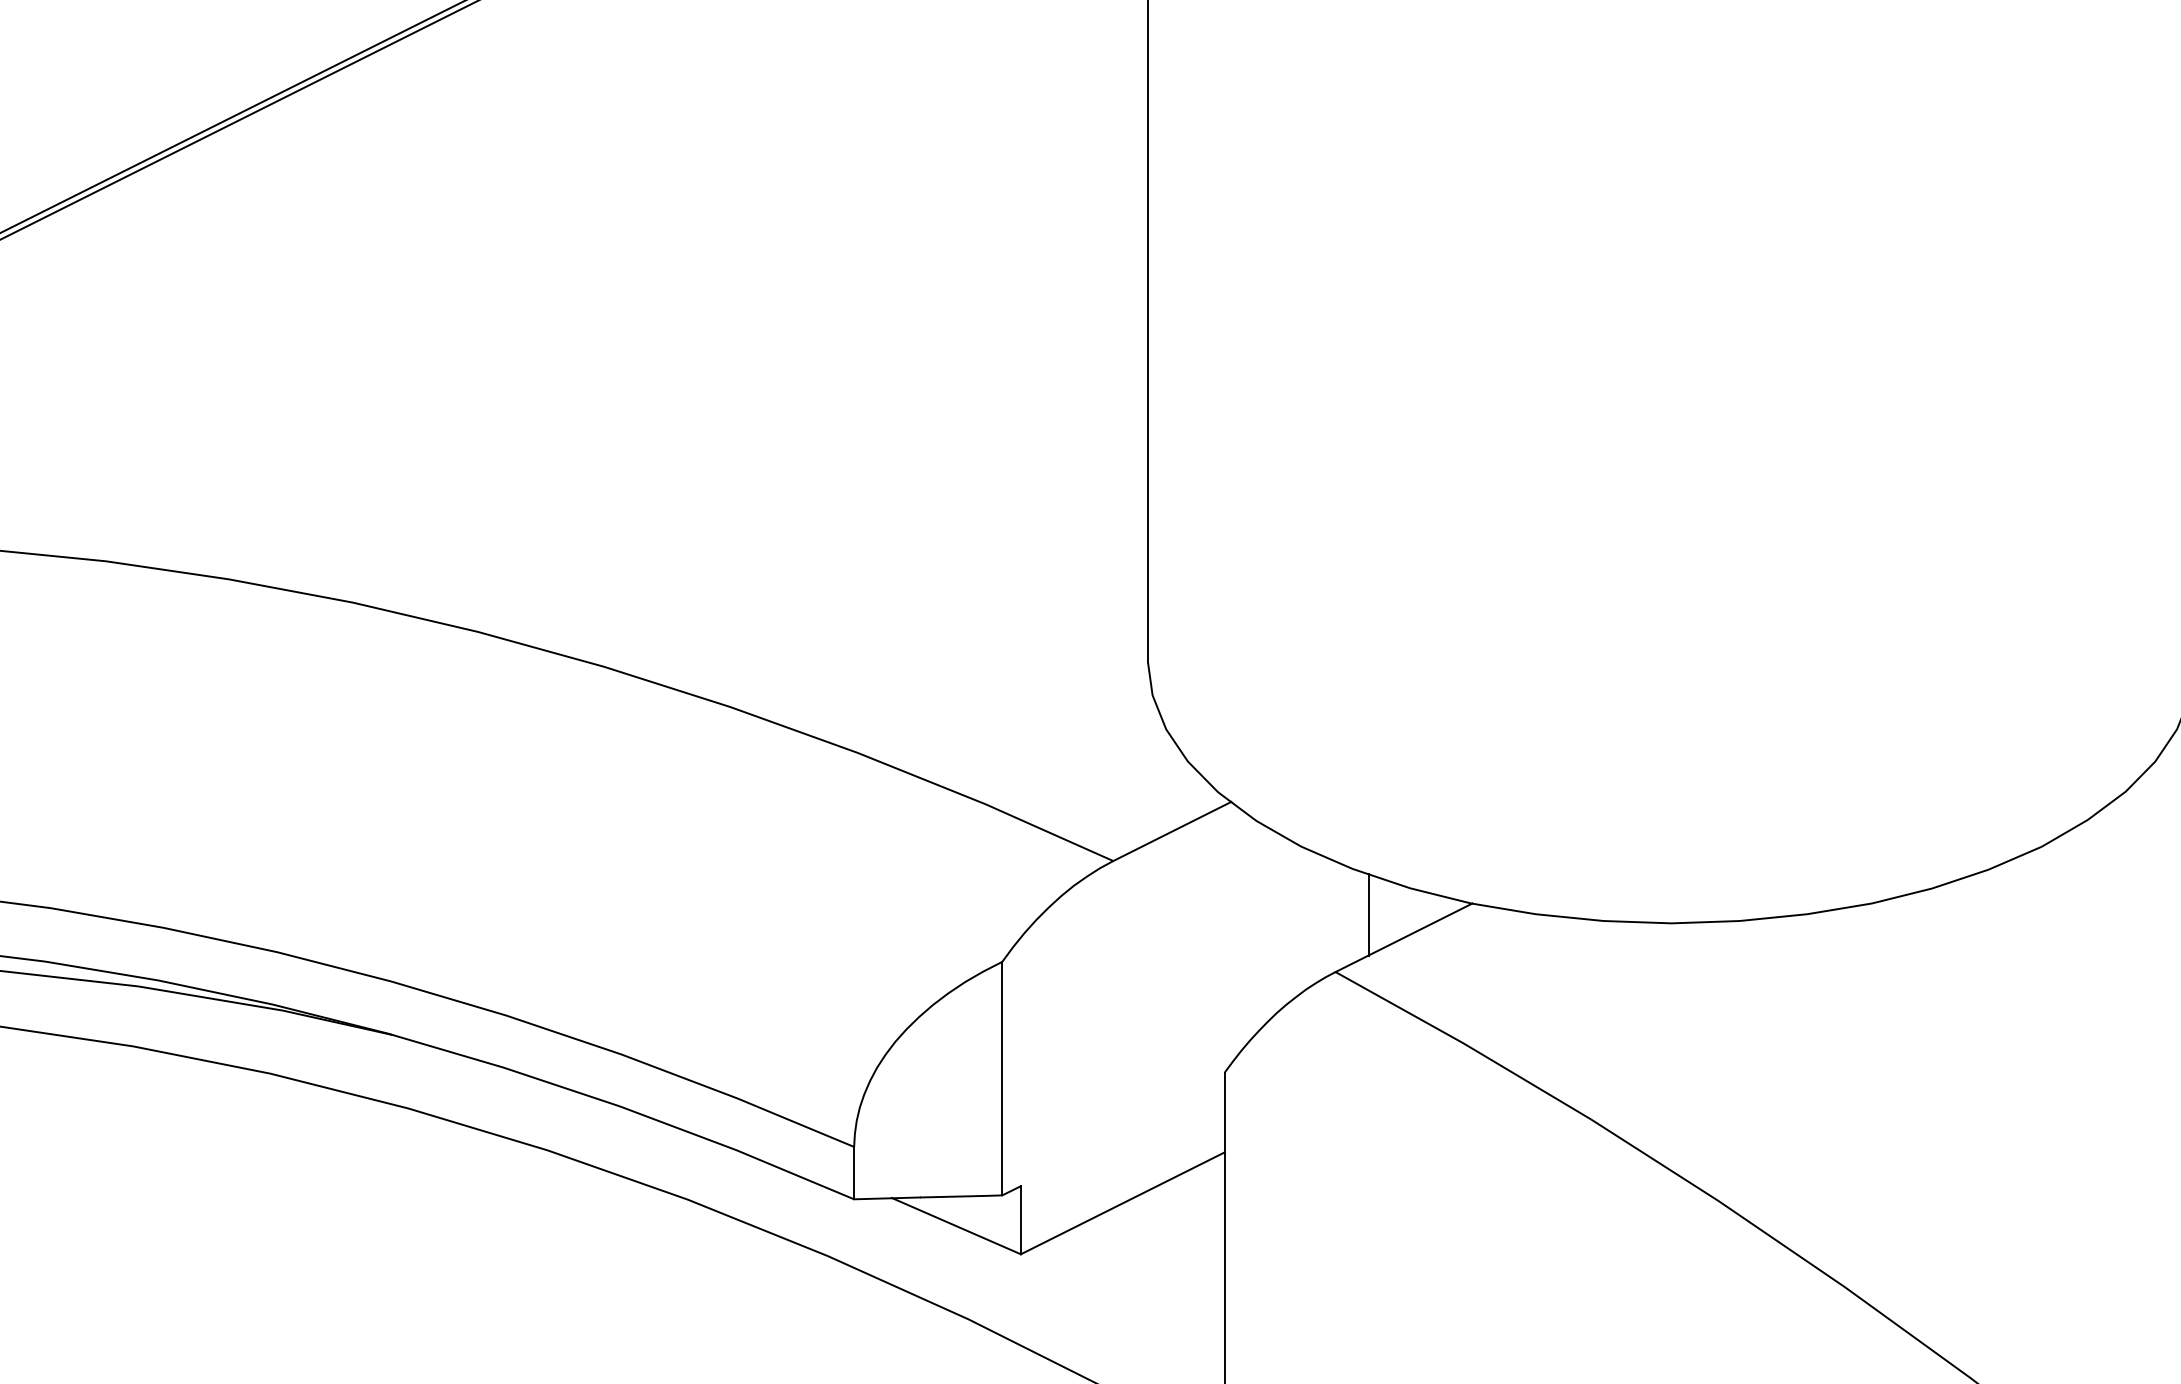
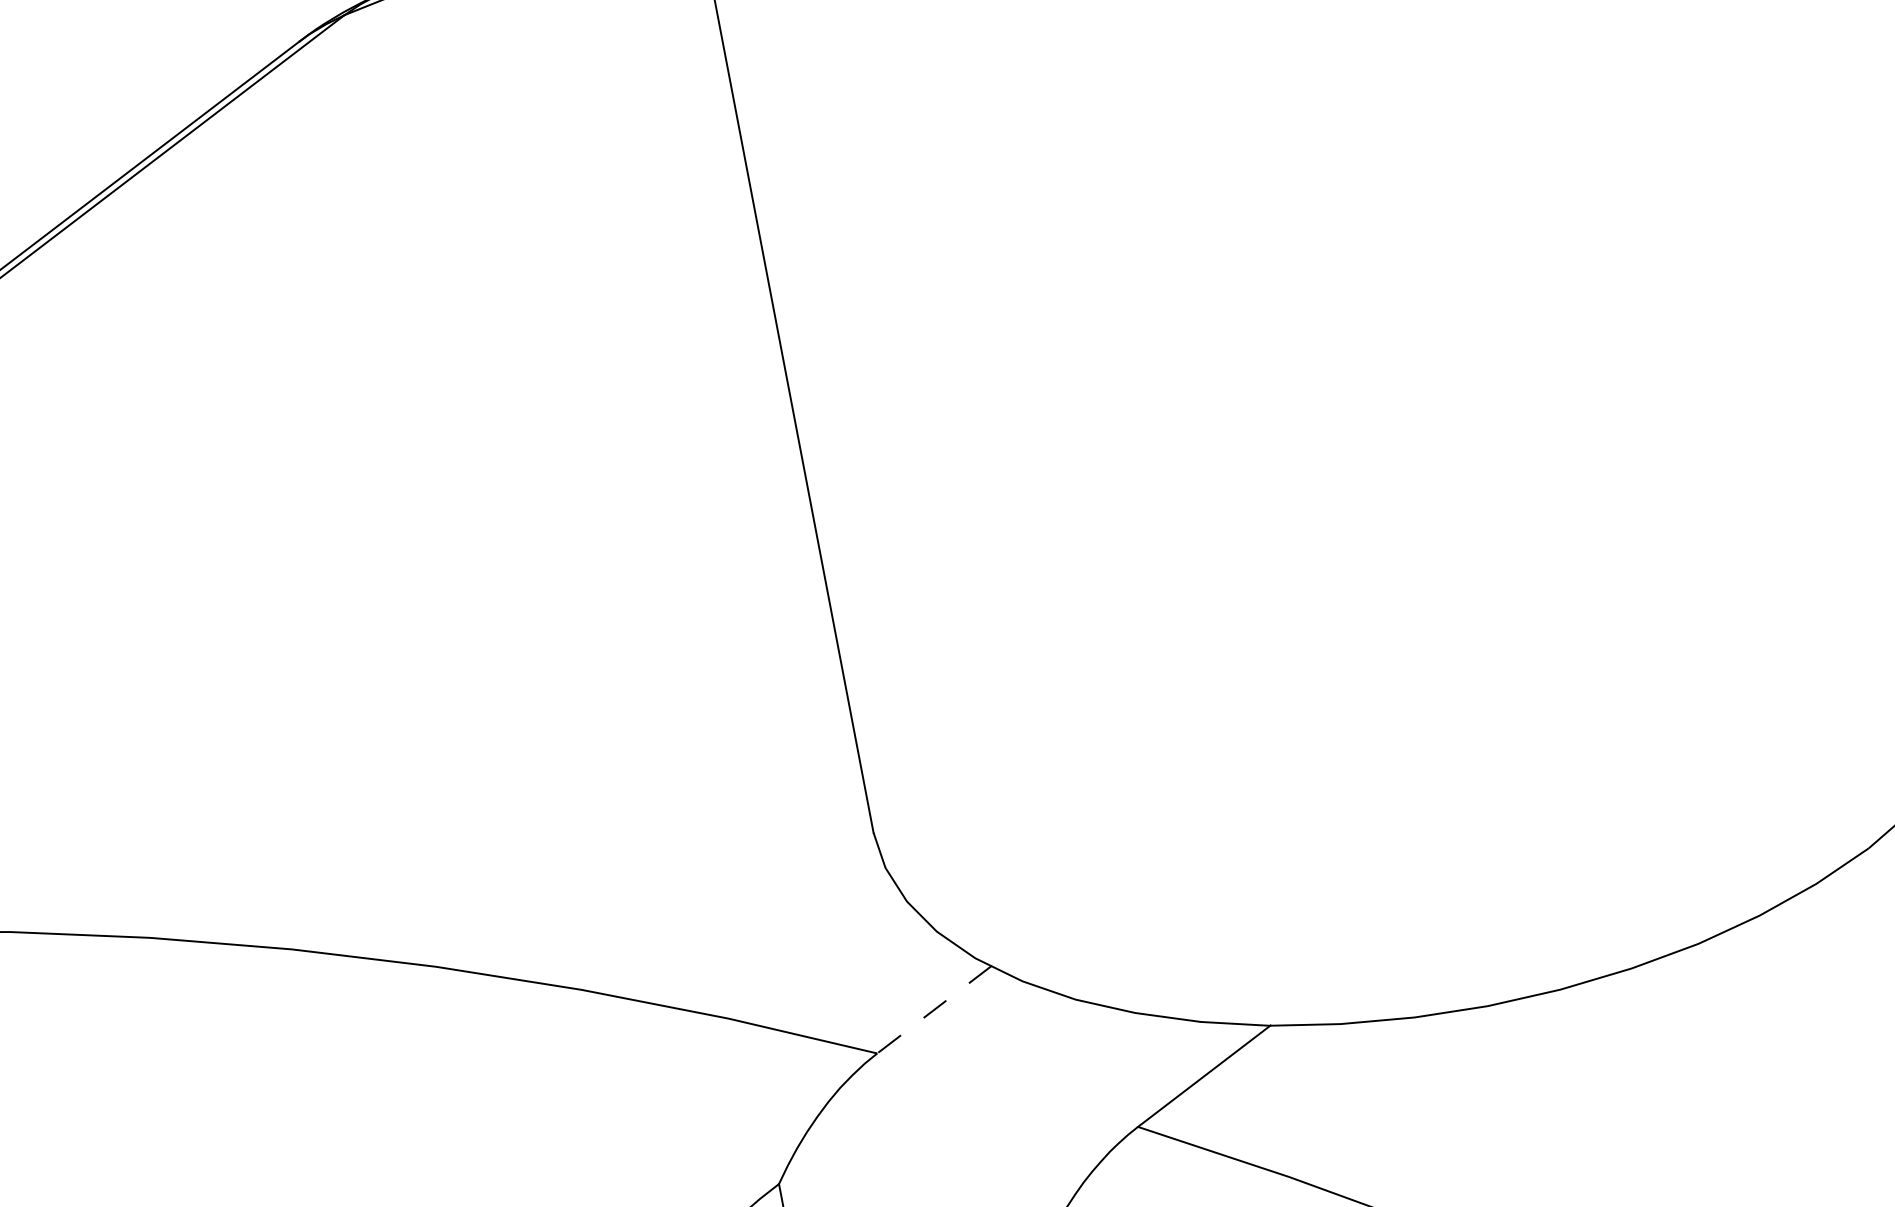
line: (1171, 831) -> (933, 1009), solid -> dashed
line: (1368, 914) -> (1161, 1058), removed

